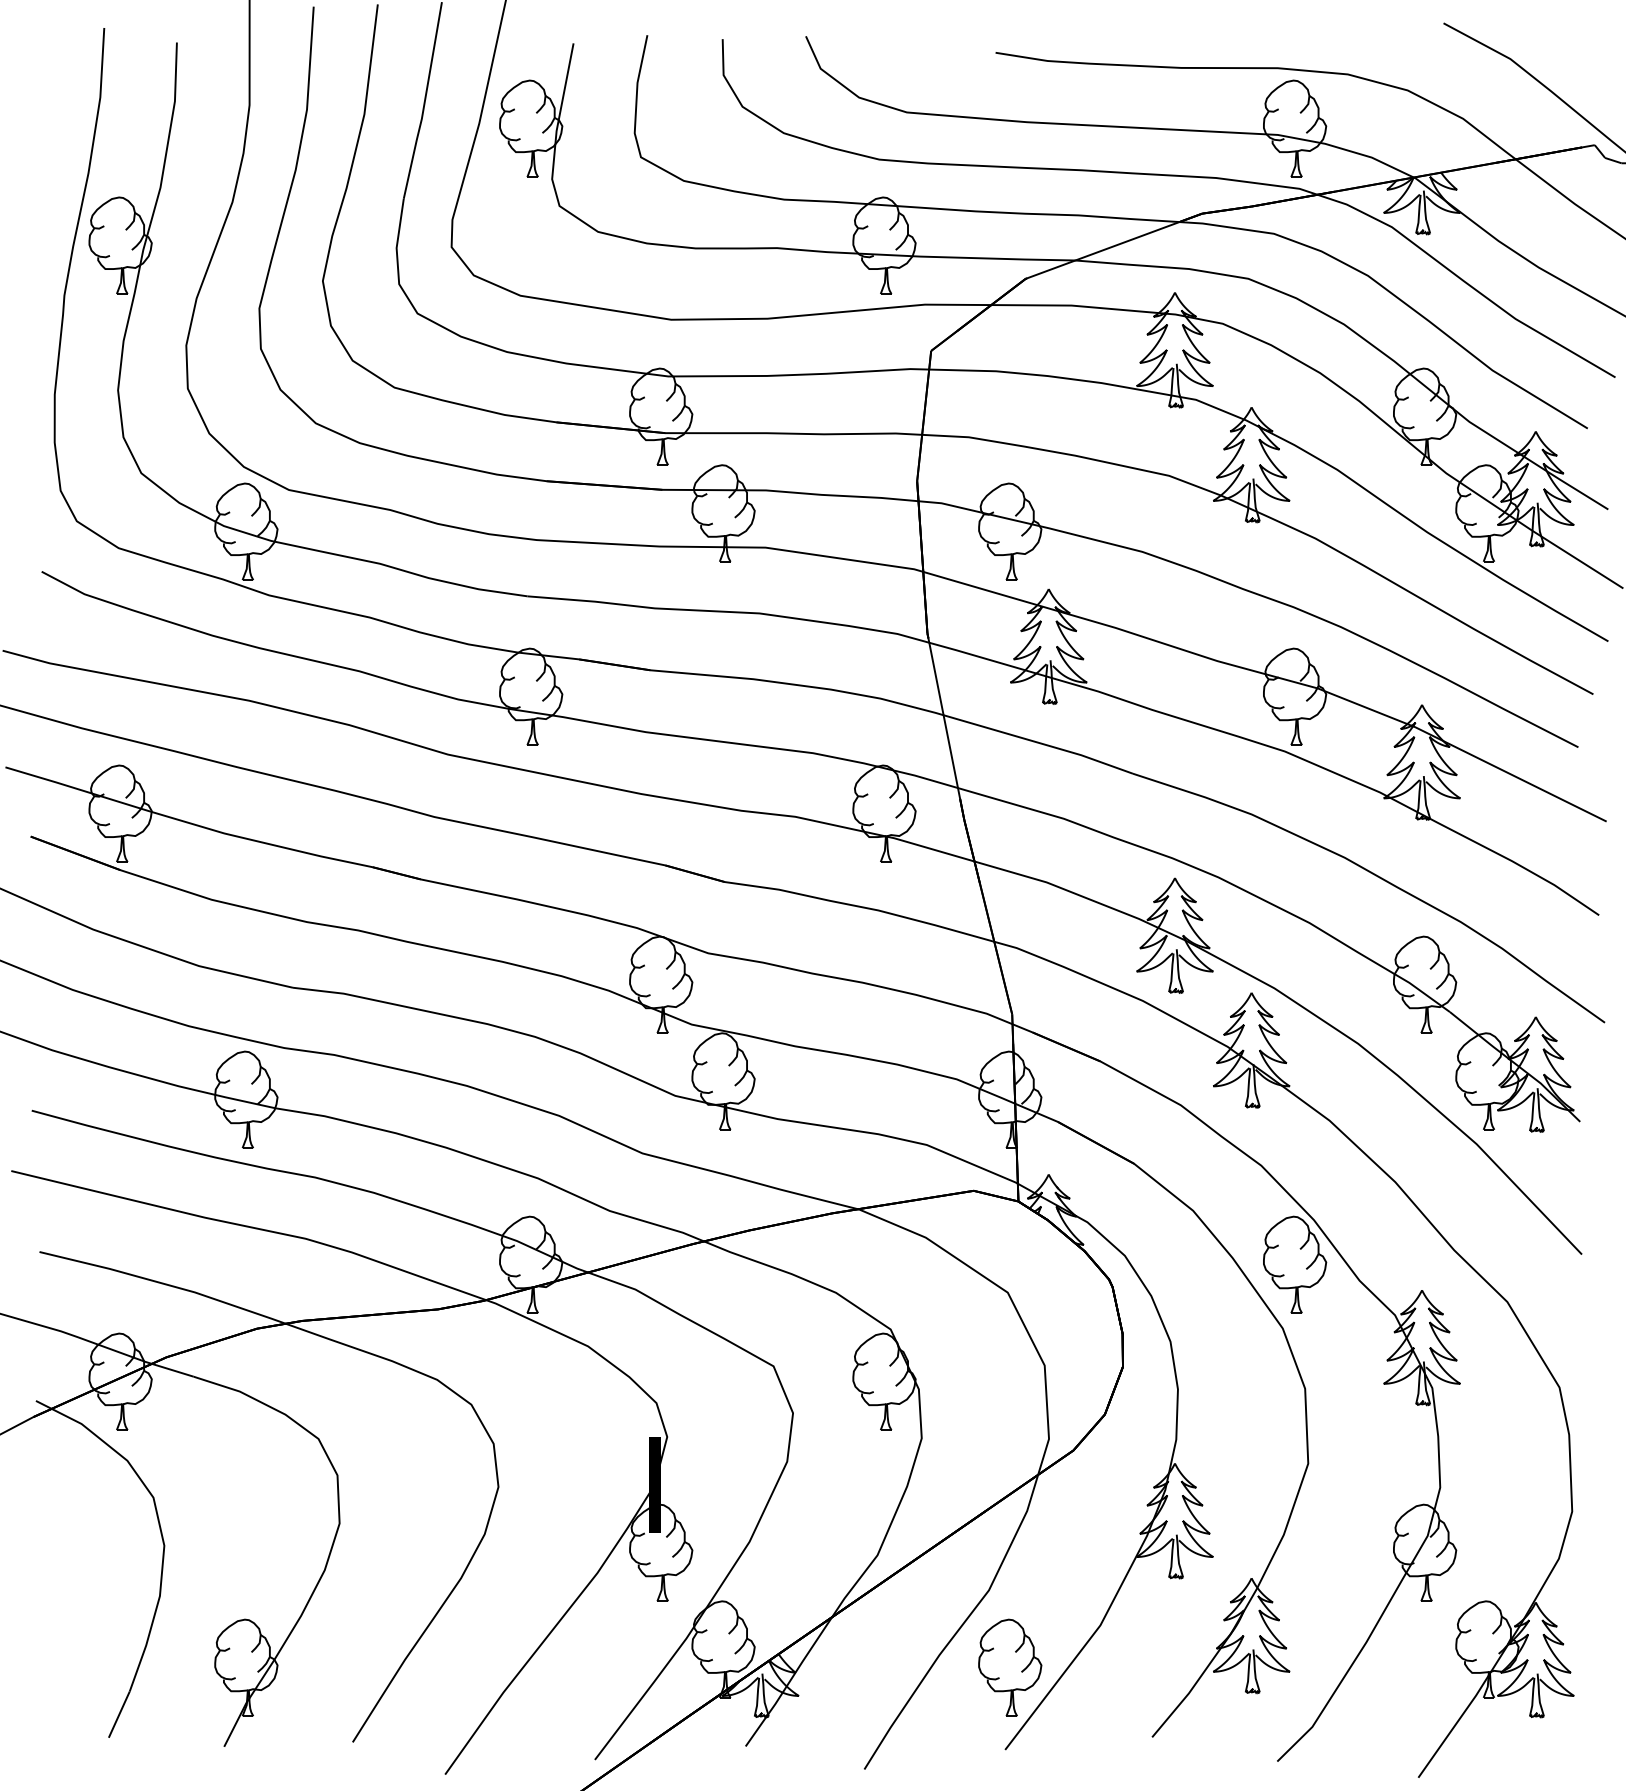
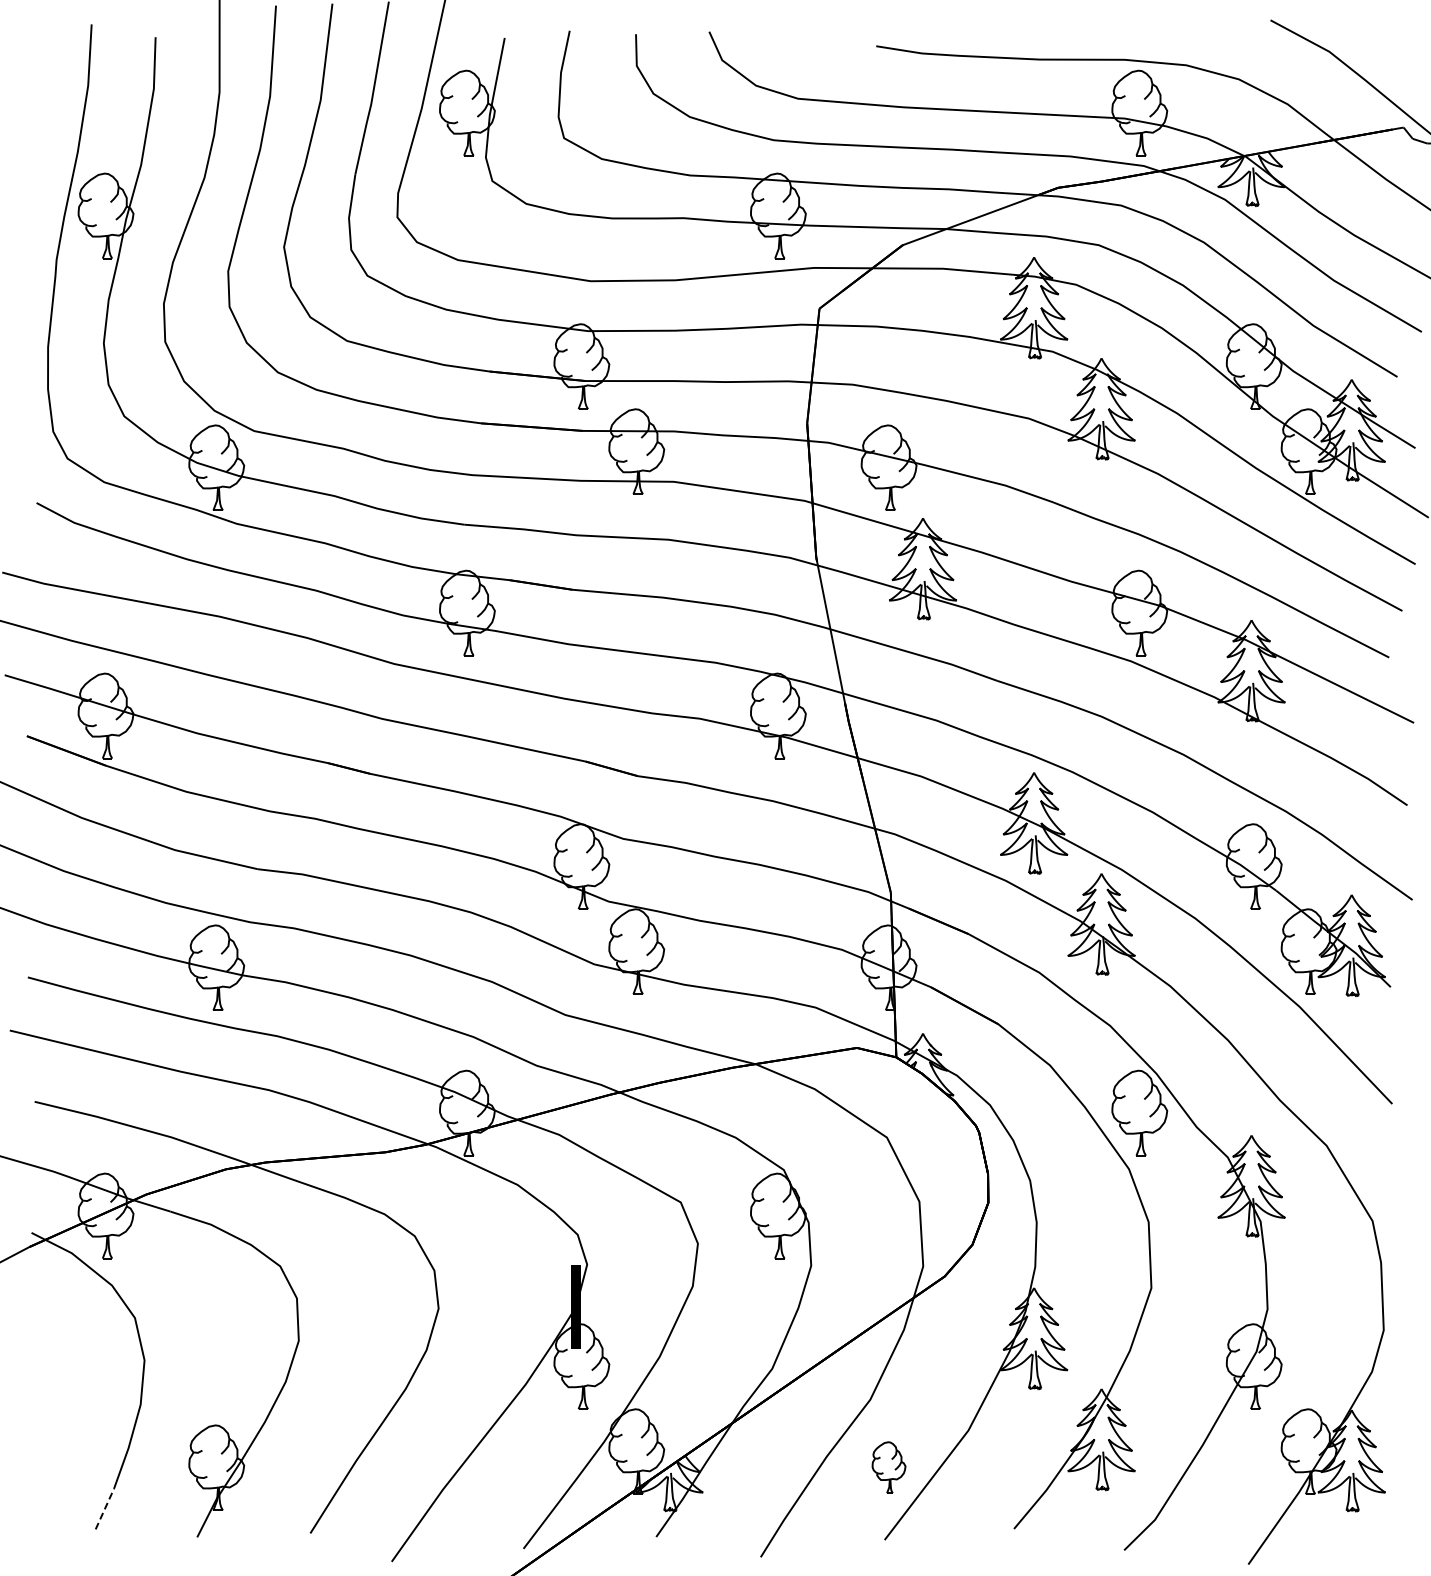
part: (1009, 1667) -> (888, 1467), size x0.6
line: (119, 1714) -> (105, 1508), solid -> dashed

